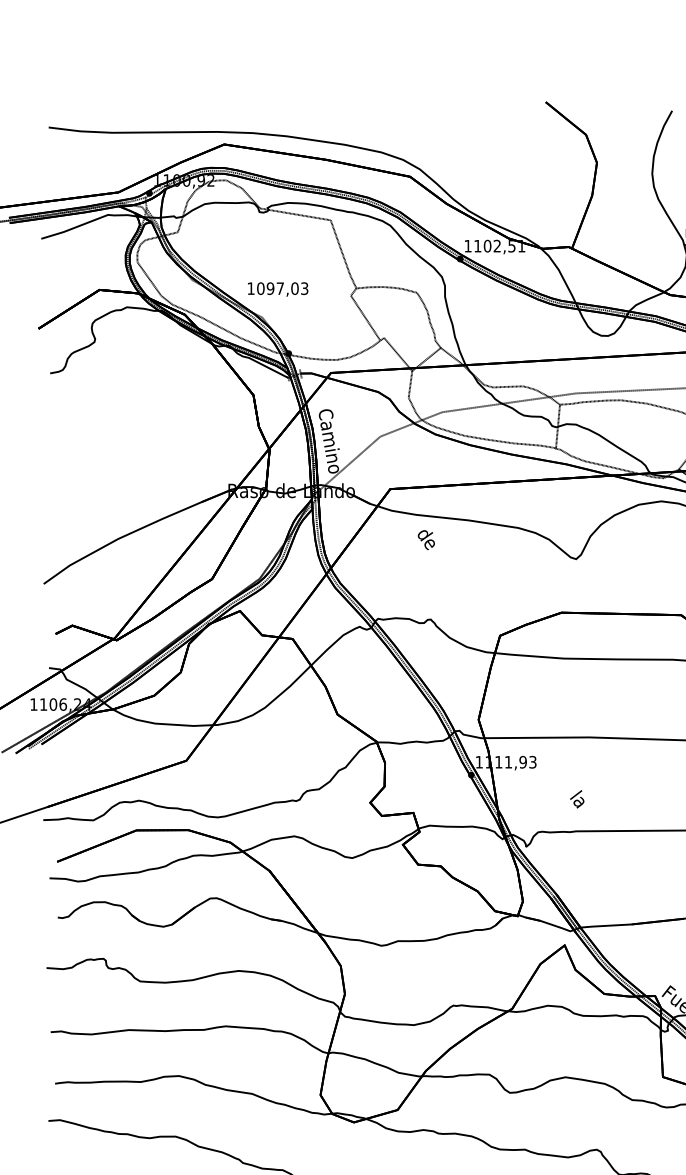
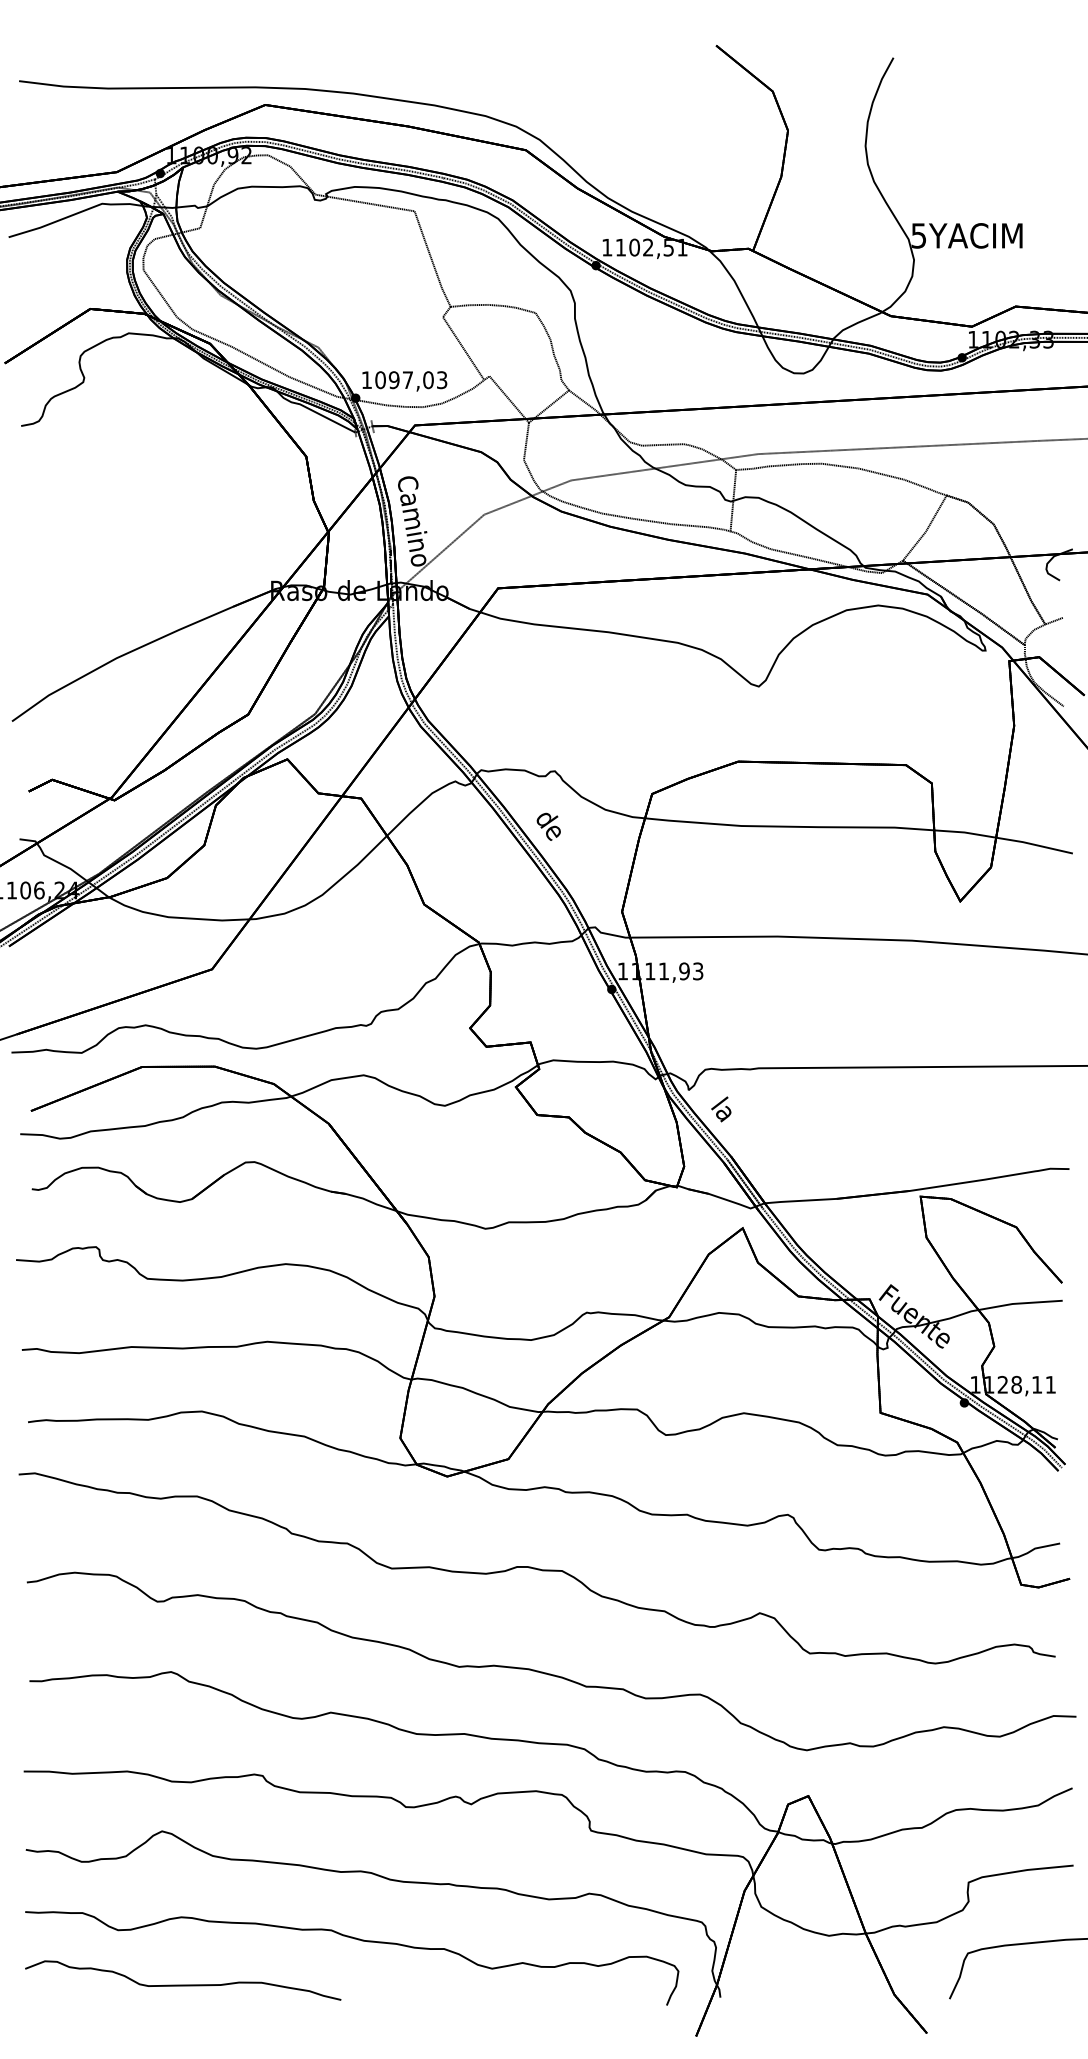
text: (277, 289) -> (404, 381), moved
text: (426, 539) -> (548, 826), moved
text: (577, 799) -> (721, 1109), moved

